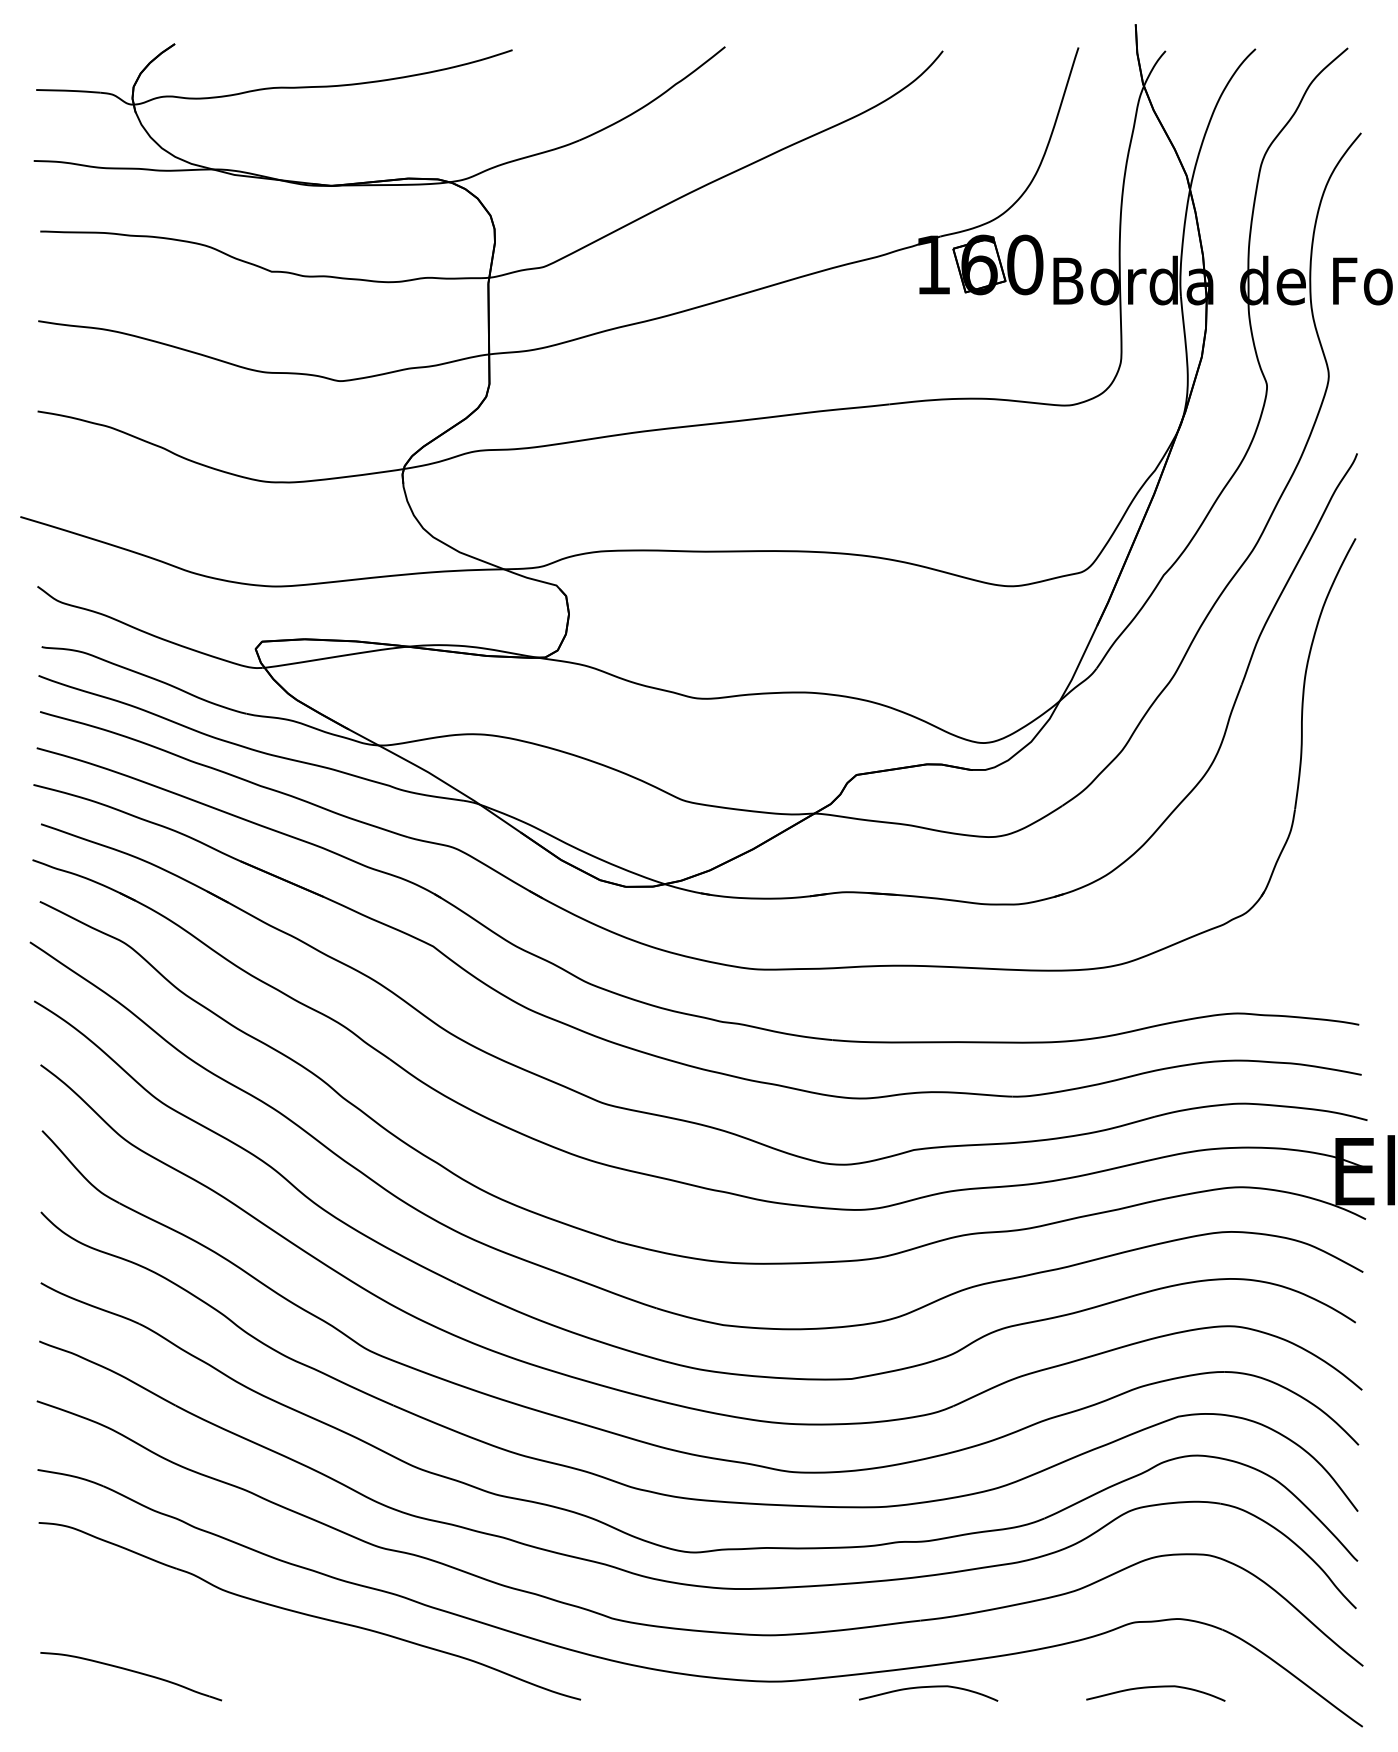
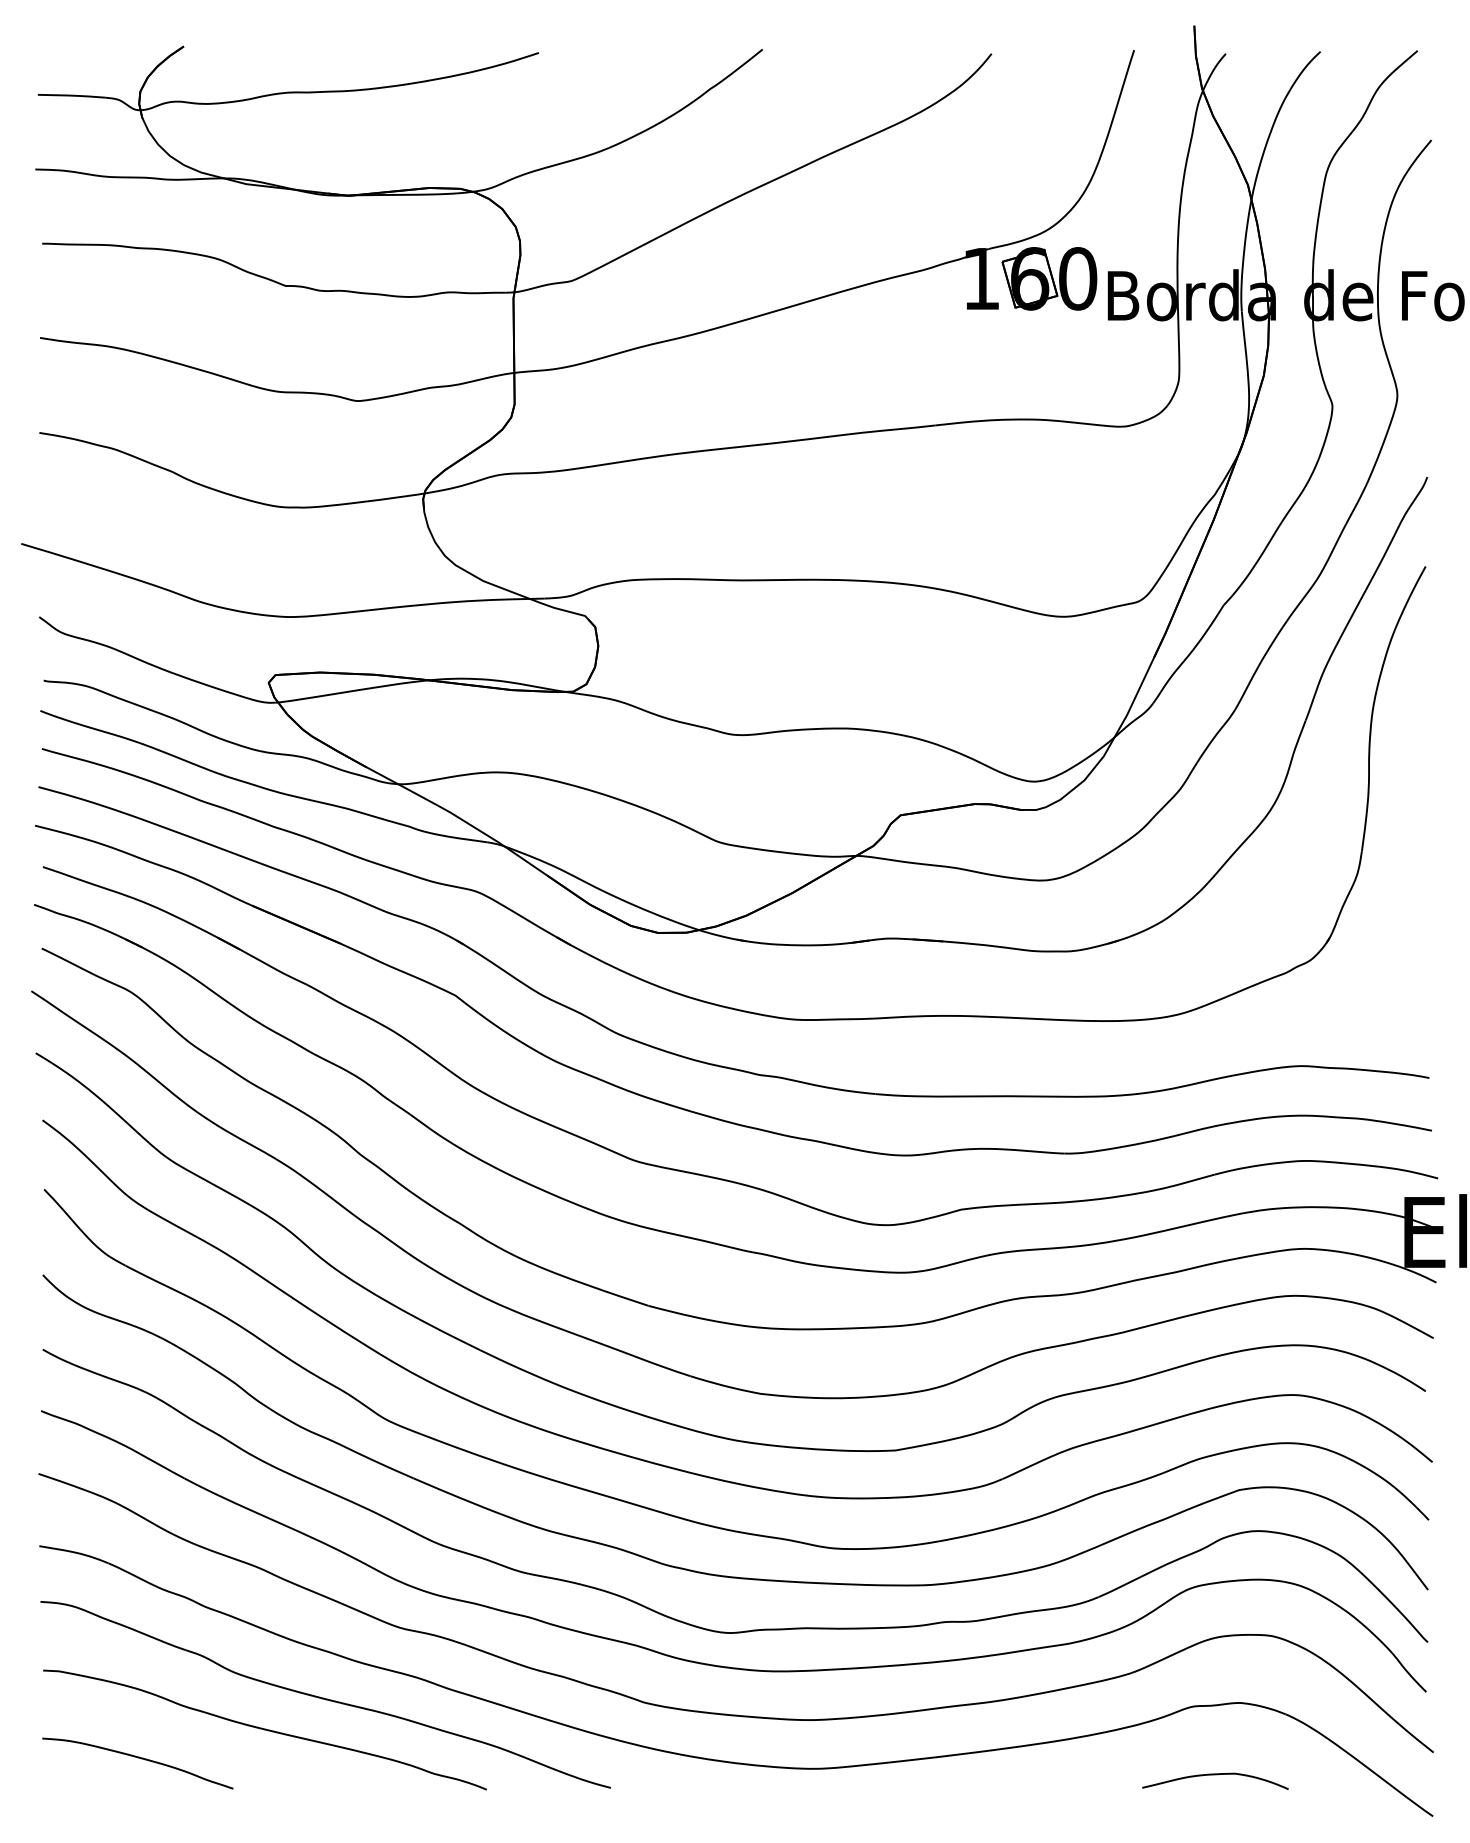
curve: (251, 1644) -> (264, 1729), added
curve: (928, 1687) -> (976, 1775), removed

